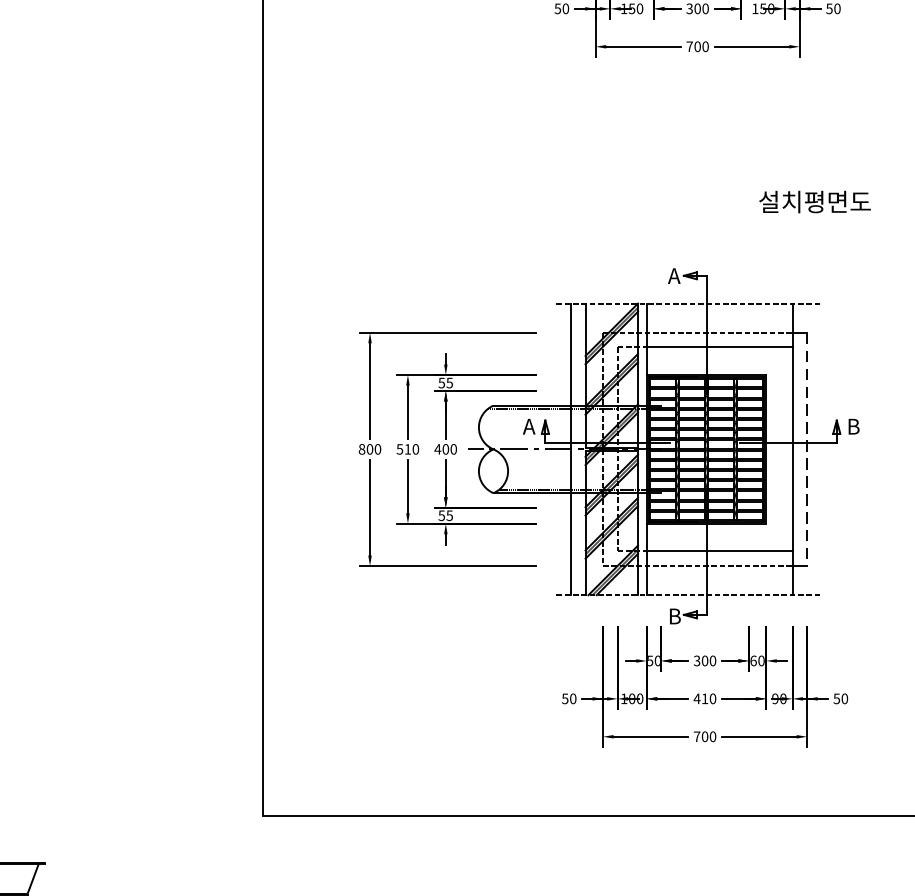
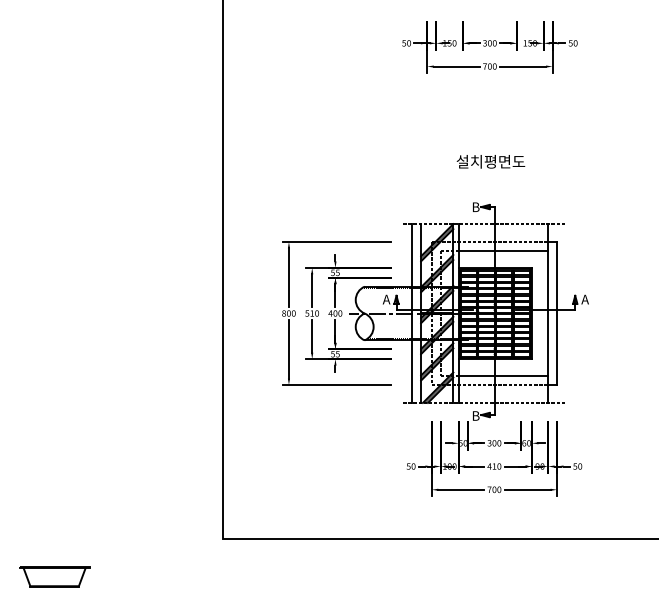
text: (814, 201) -> (490, 161), moved
text: (674, 274) -> (475, 206), A -> B
text: (853, 426) -> (585, 299), B -> A
line: (807, 449) -> (557, 313), dashed -> solid

